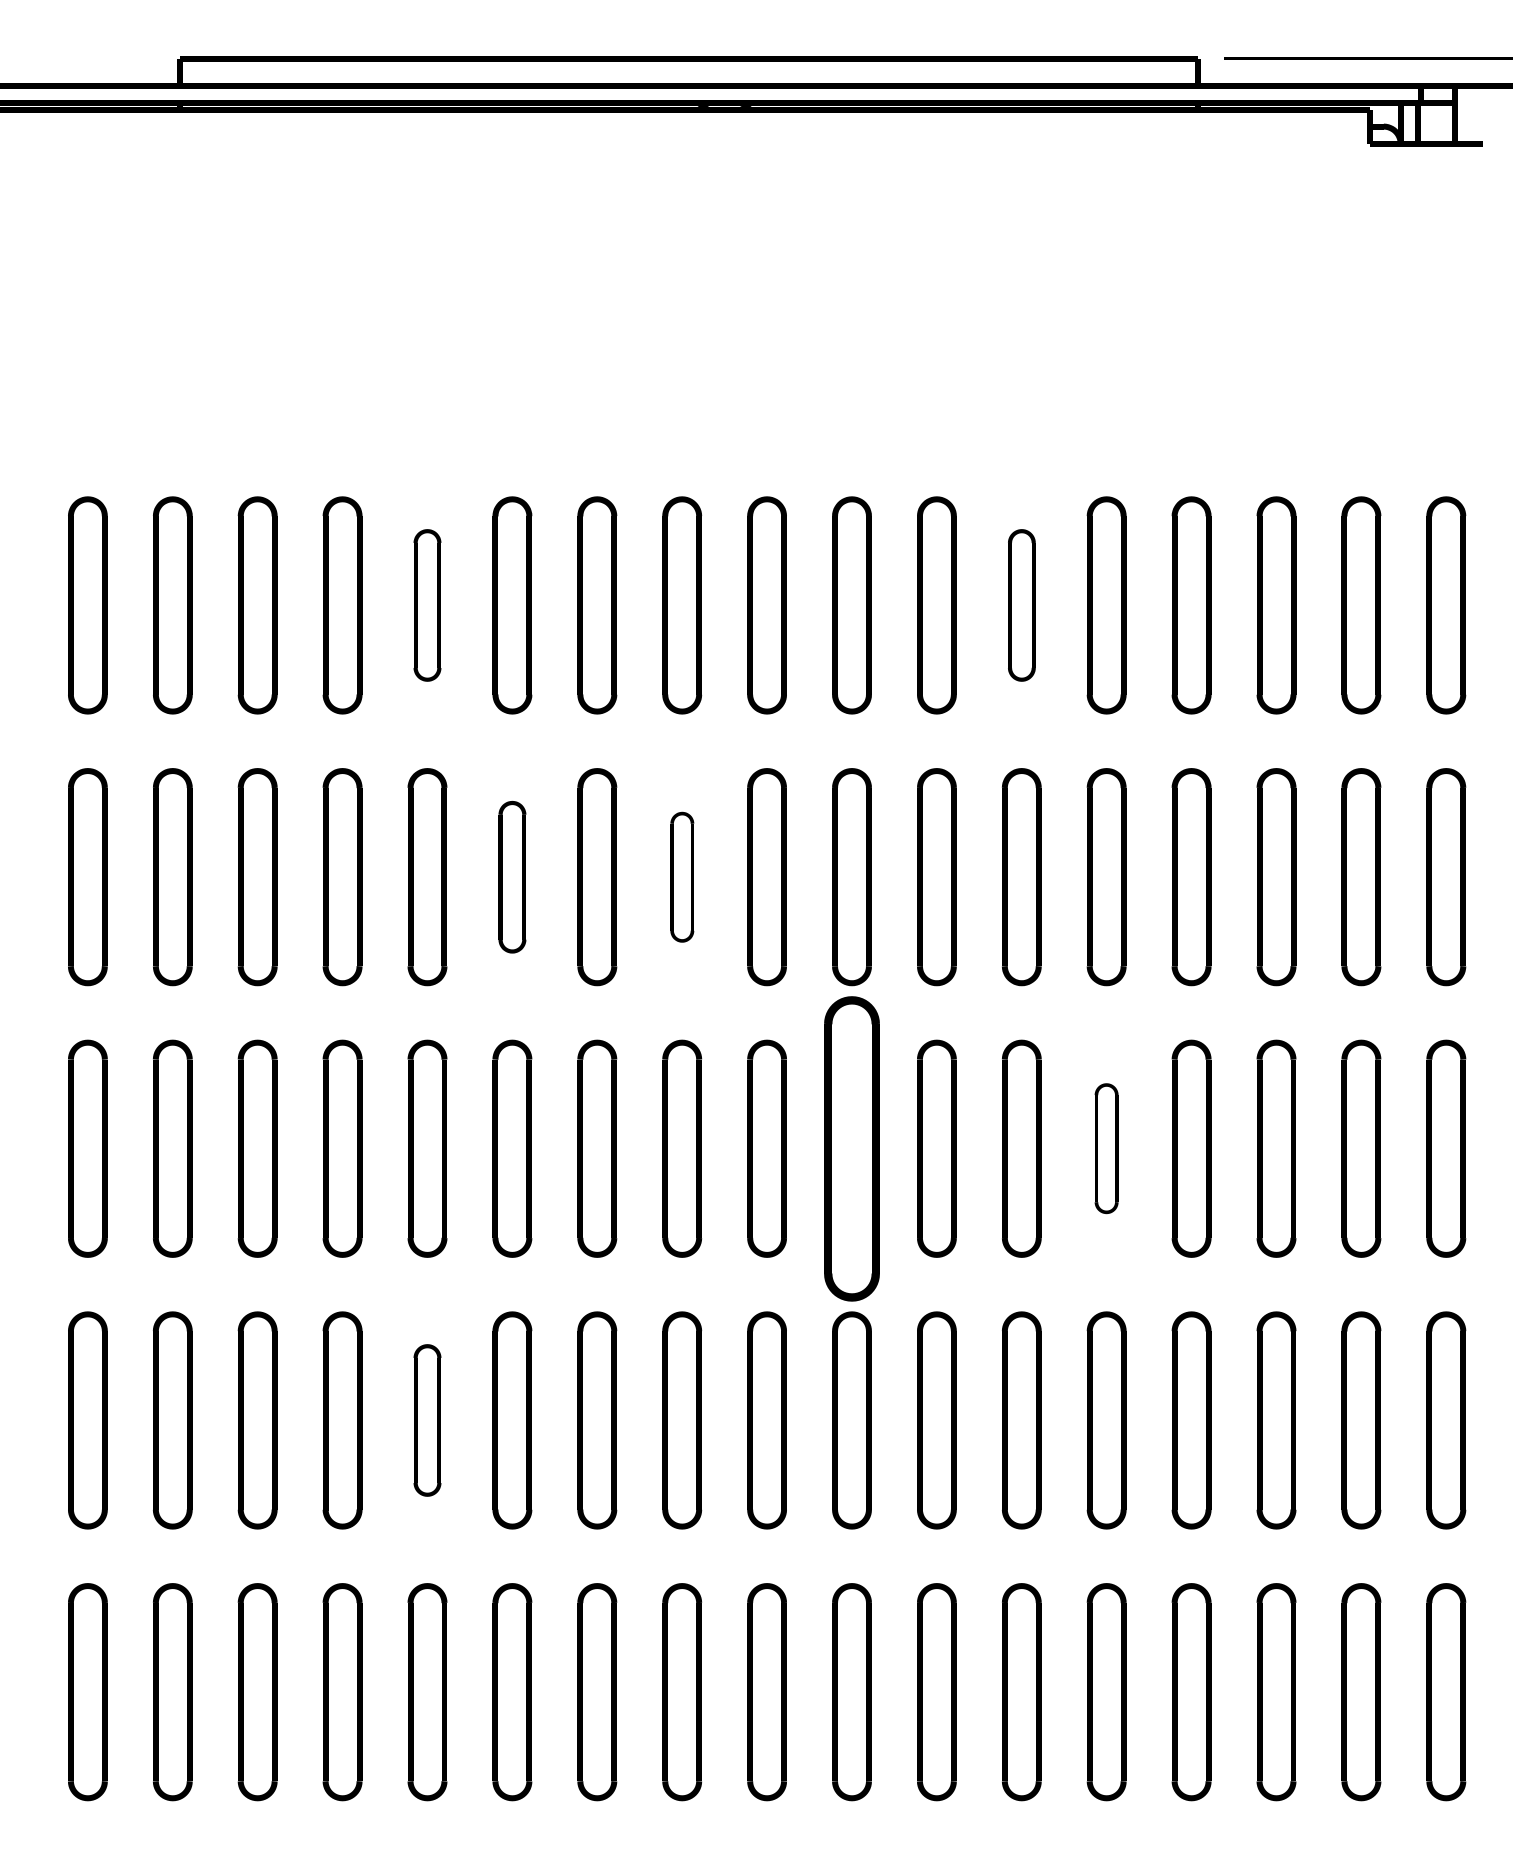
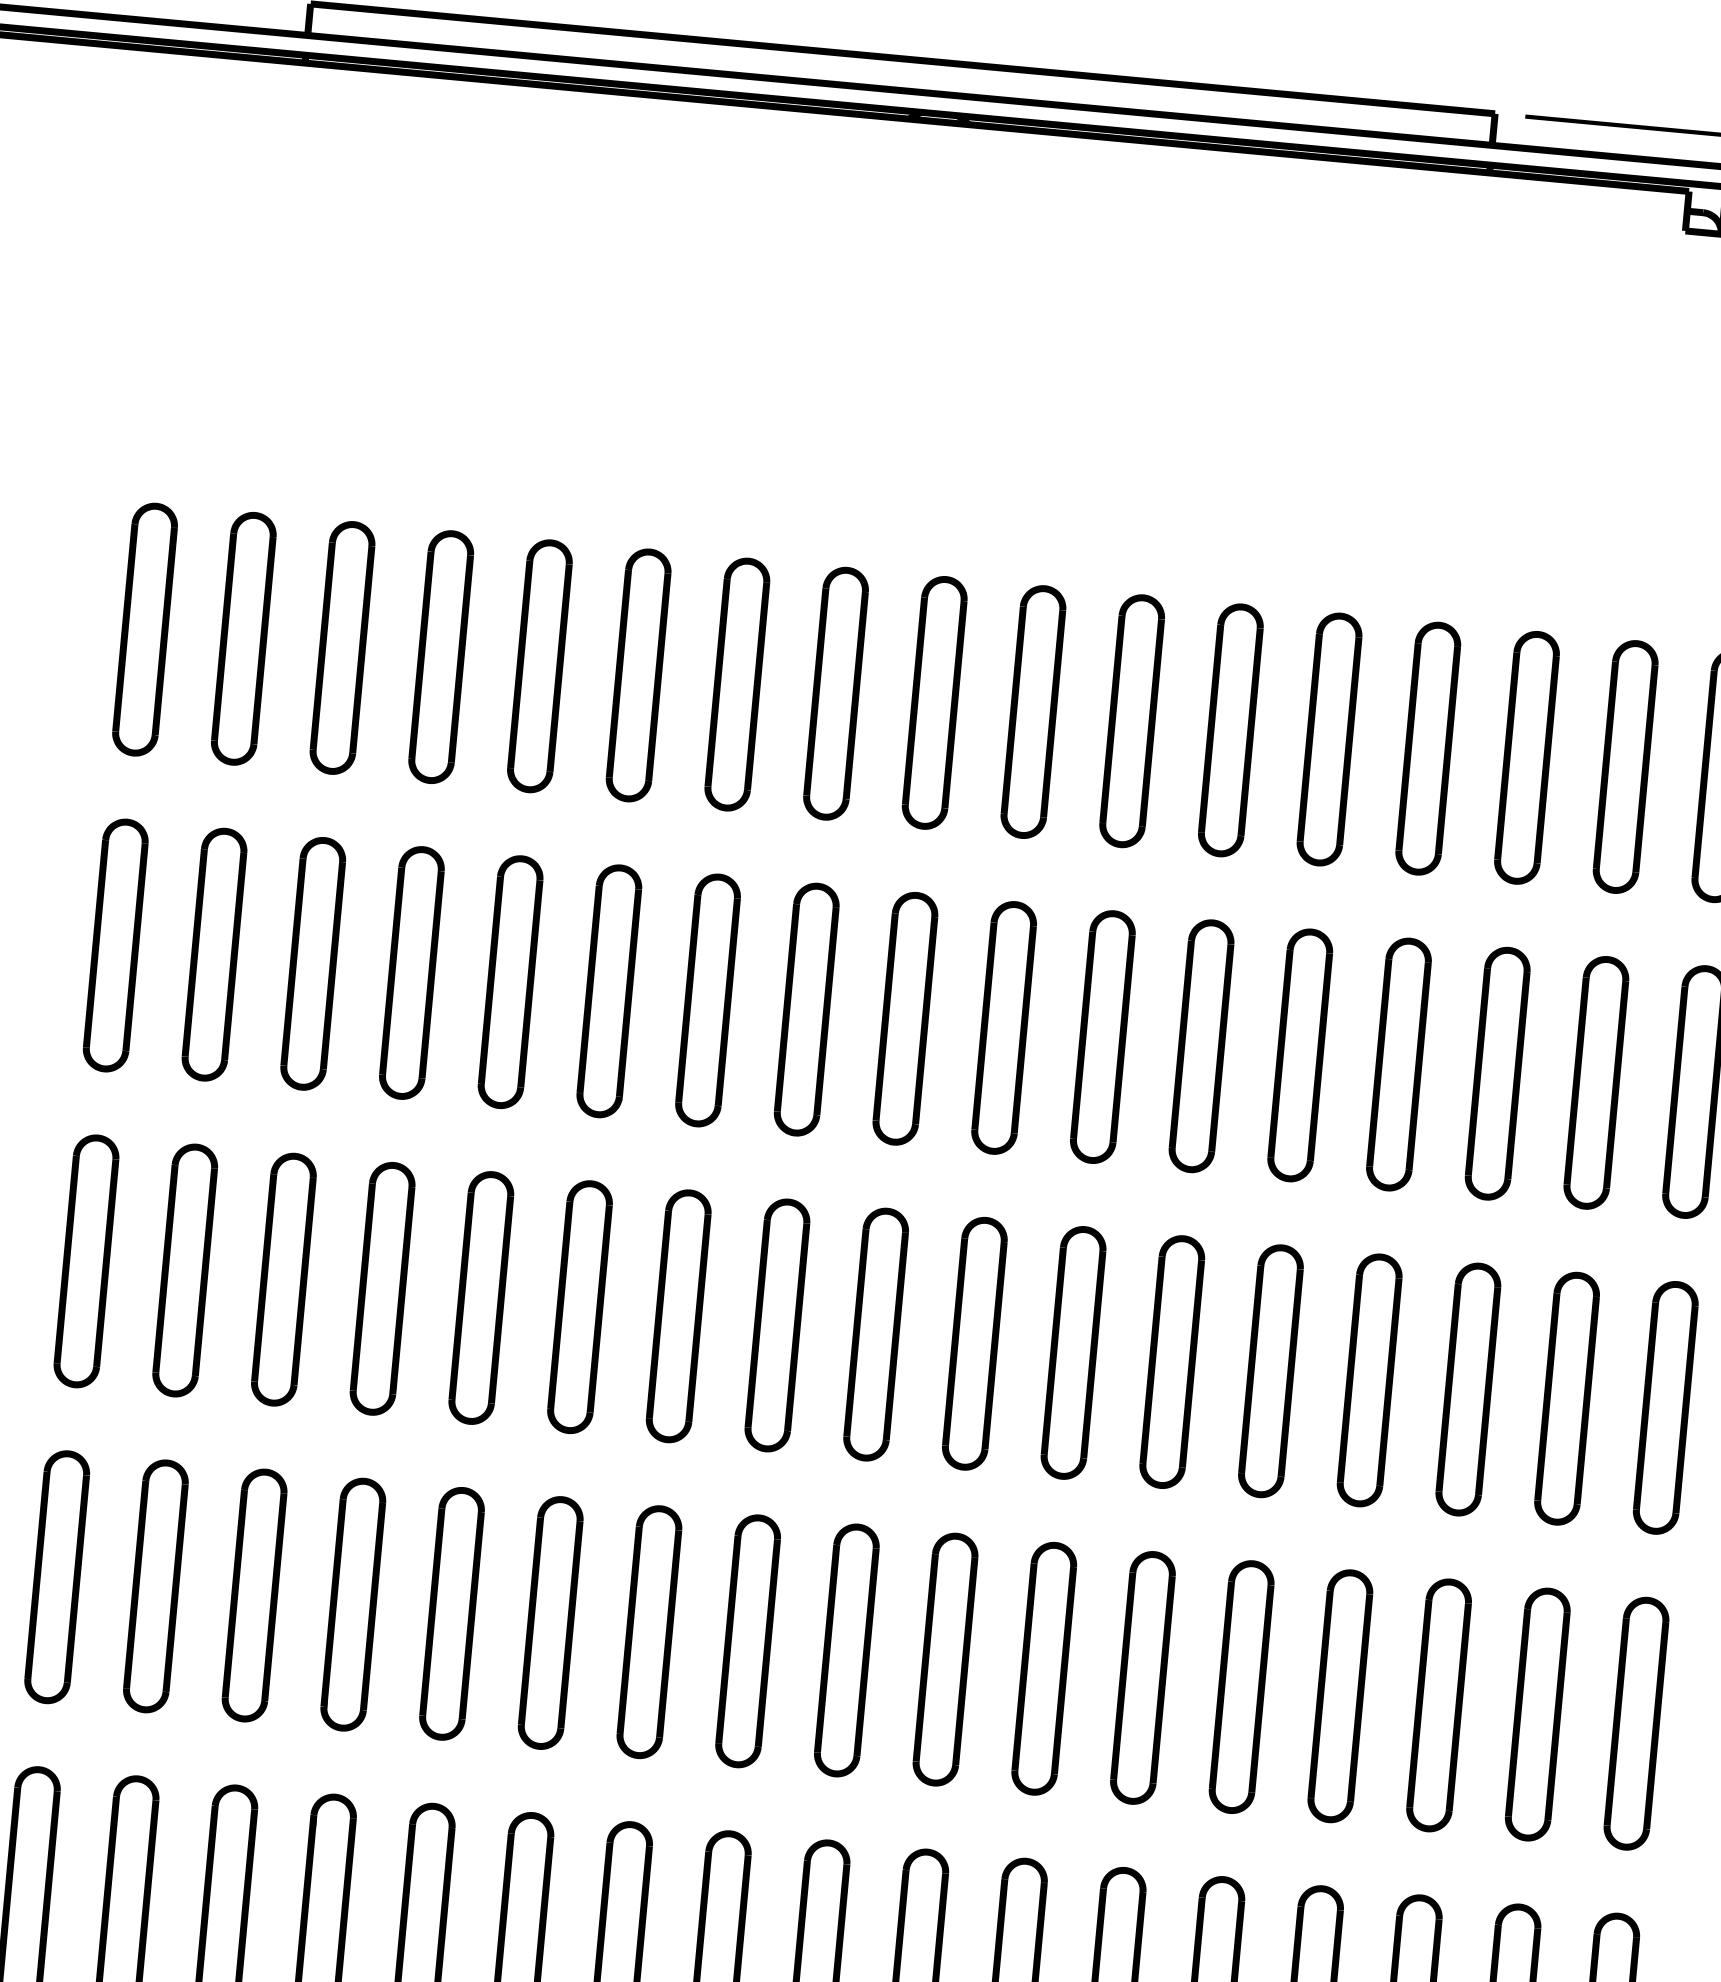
part: (427, 605) -> (539, 666), size x1.43
part: (1021, 605) -> (1230, 730), size x1.43
part: (512, 877) -> (609, 991), size x1.43
part: (682, 877) -> (807, 1010), size x1.67
part: (851, 1148) -> (974, 1343), size x0.71
part: (1106, 1148) -> (1270, 1370), size x1.67
part: (427, 1420) -> (452, 1613), size x1.43

